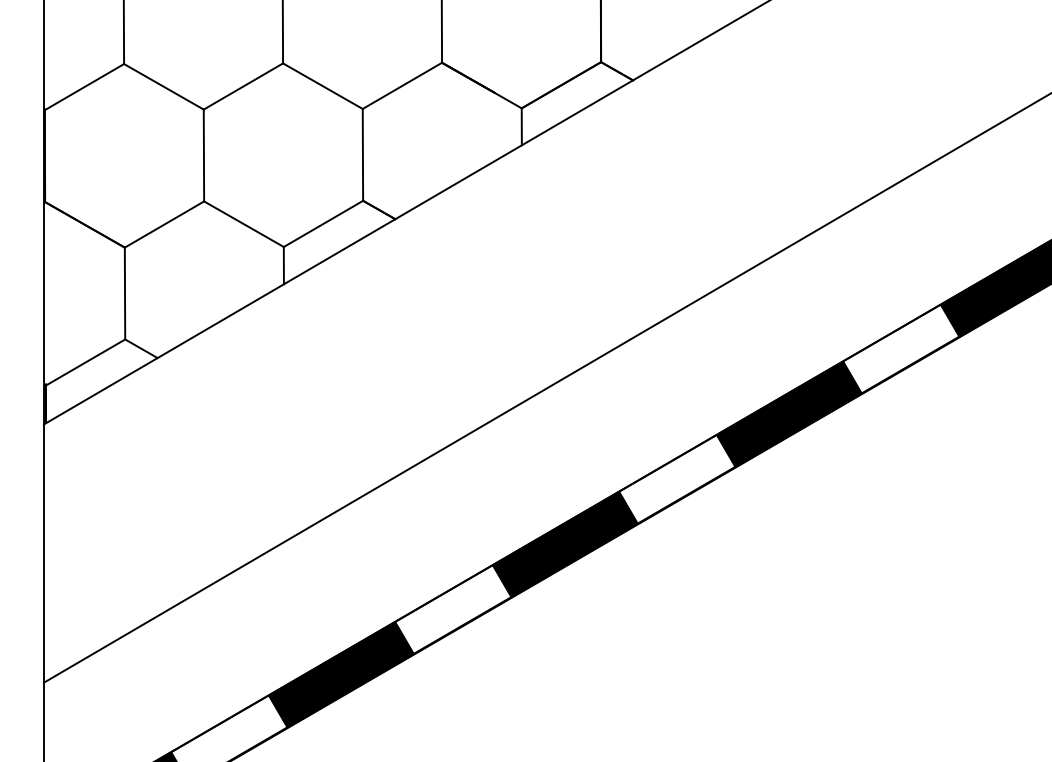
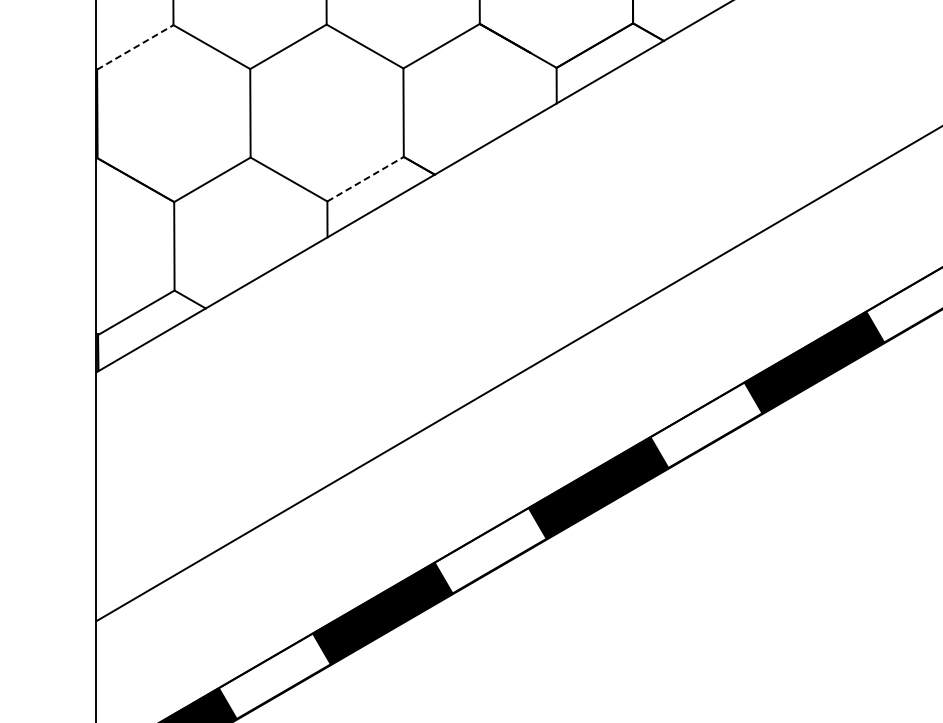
line: (84, 87) -> (135, 47), solid -> dashed
line: (323, 223) -> (365, 178), solid -> dashed

